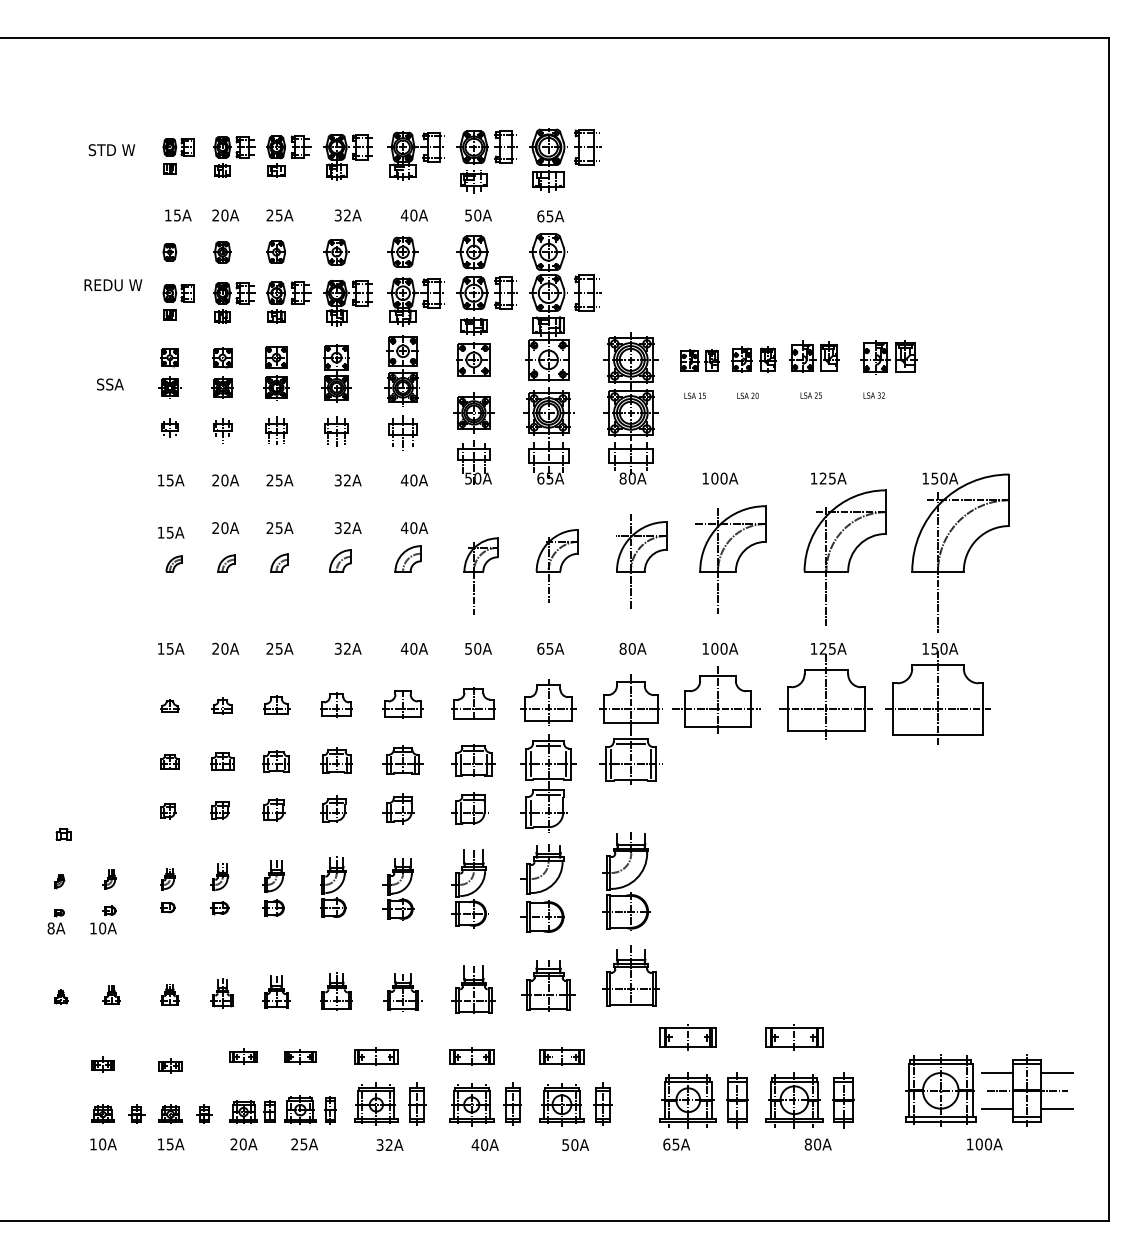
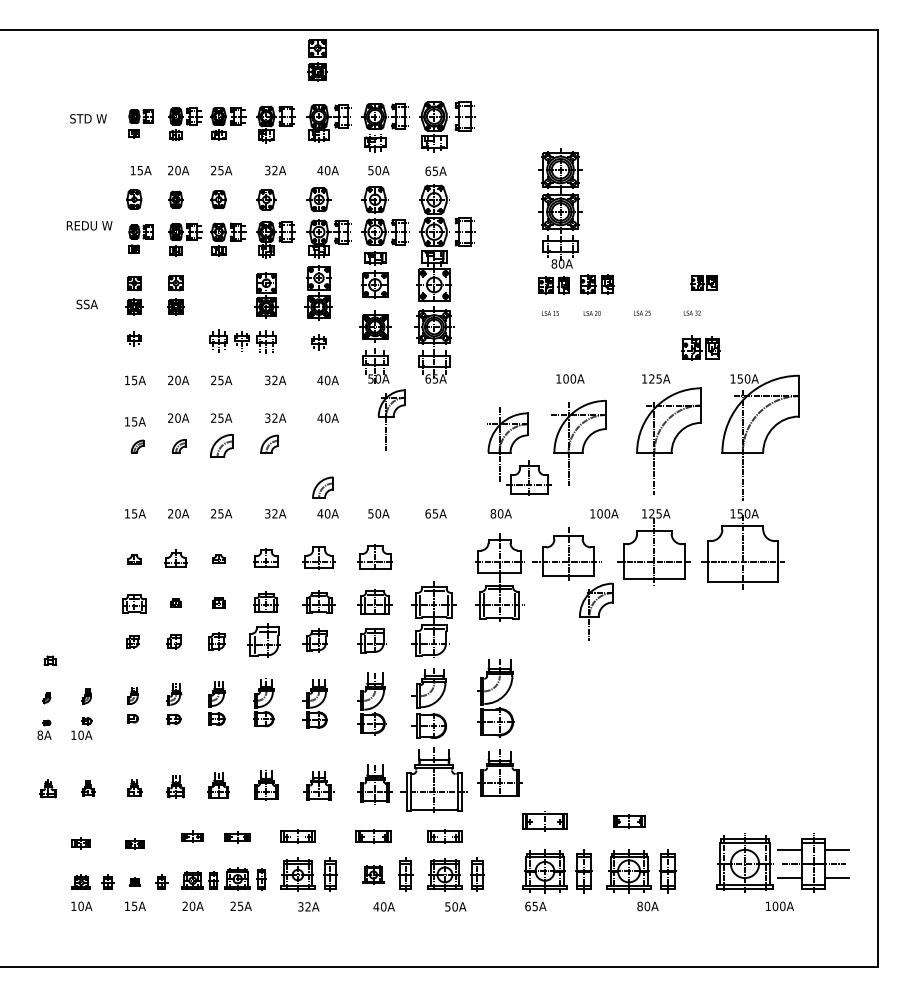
part: (170, 252) -> (134, 199), size x1.4
part: (813, 355) -> (700, 347), moved
part: (888, 356) -> (703, 282), size x0.6
part: (276, 373) -> (317, 60), moved
part: (630, 408) -> (560, 208), moved
part: (221, 431) -> (241, 341), moved
part: (402, 432) -> (318, 342), size x0.6
part: (407, 558) -> (322, 487), moved
part: (278, 562) -> (220, 445), size x1.6
part: (557, 565) -> (596, 611), moved
part: (480, 575) -> (391, 419), moved
text: (720, 648) -> (604, 513), moved
part: (547, 700) -> (528, 477), moved
part: (221, 705) -> (175, 558), size x1.4
part: (276, 705) -> (218, 558), size x0.6
part: (276, 760) -> (218, 602), size x0.6
part: (170, 762) -> (134, 603), size x1.6
part: (221, 762) -> (175, 603), size x0.6
part: (332, 808) -> (263, 640), size x1.6
part: (548, 985) -> (434, 780), size x1.6
part: (60, 998) -> (47, 790), size x1.6
part: (793, 1037) -> (628, 821), size x0.7
part: (471, 1104) -> (373, 874), size x0.6
part: (170, 1113) -> (134, 881), size x0.6

